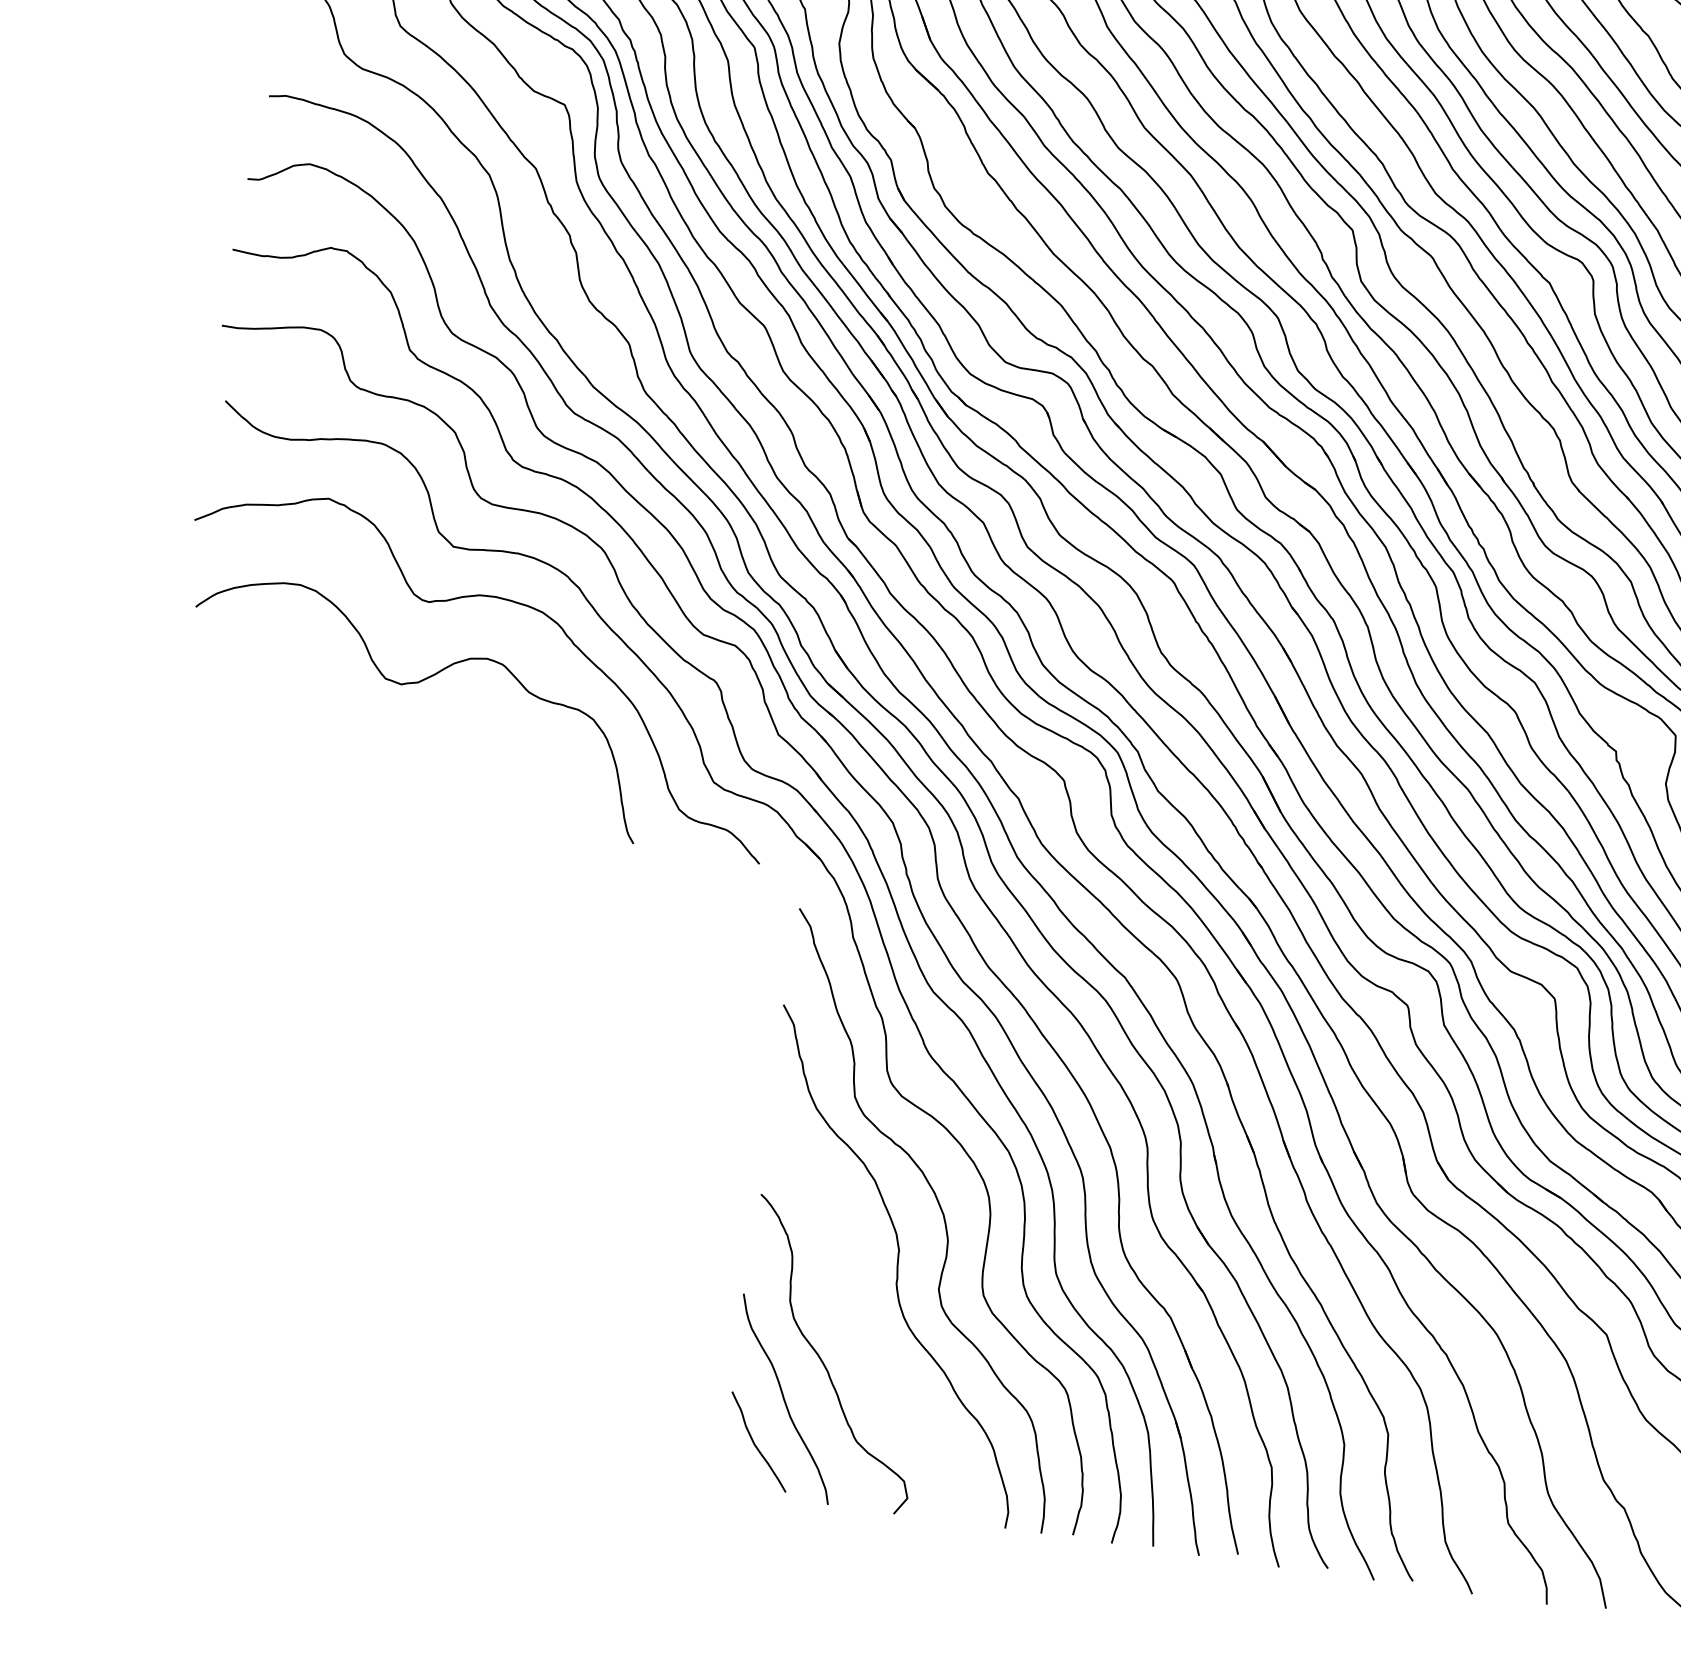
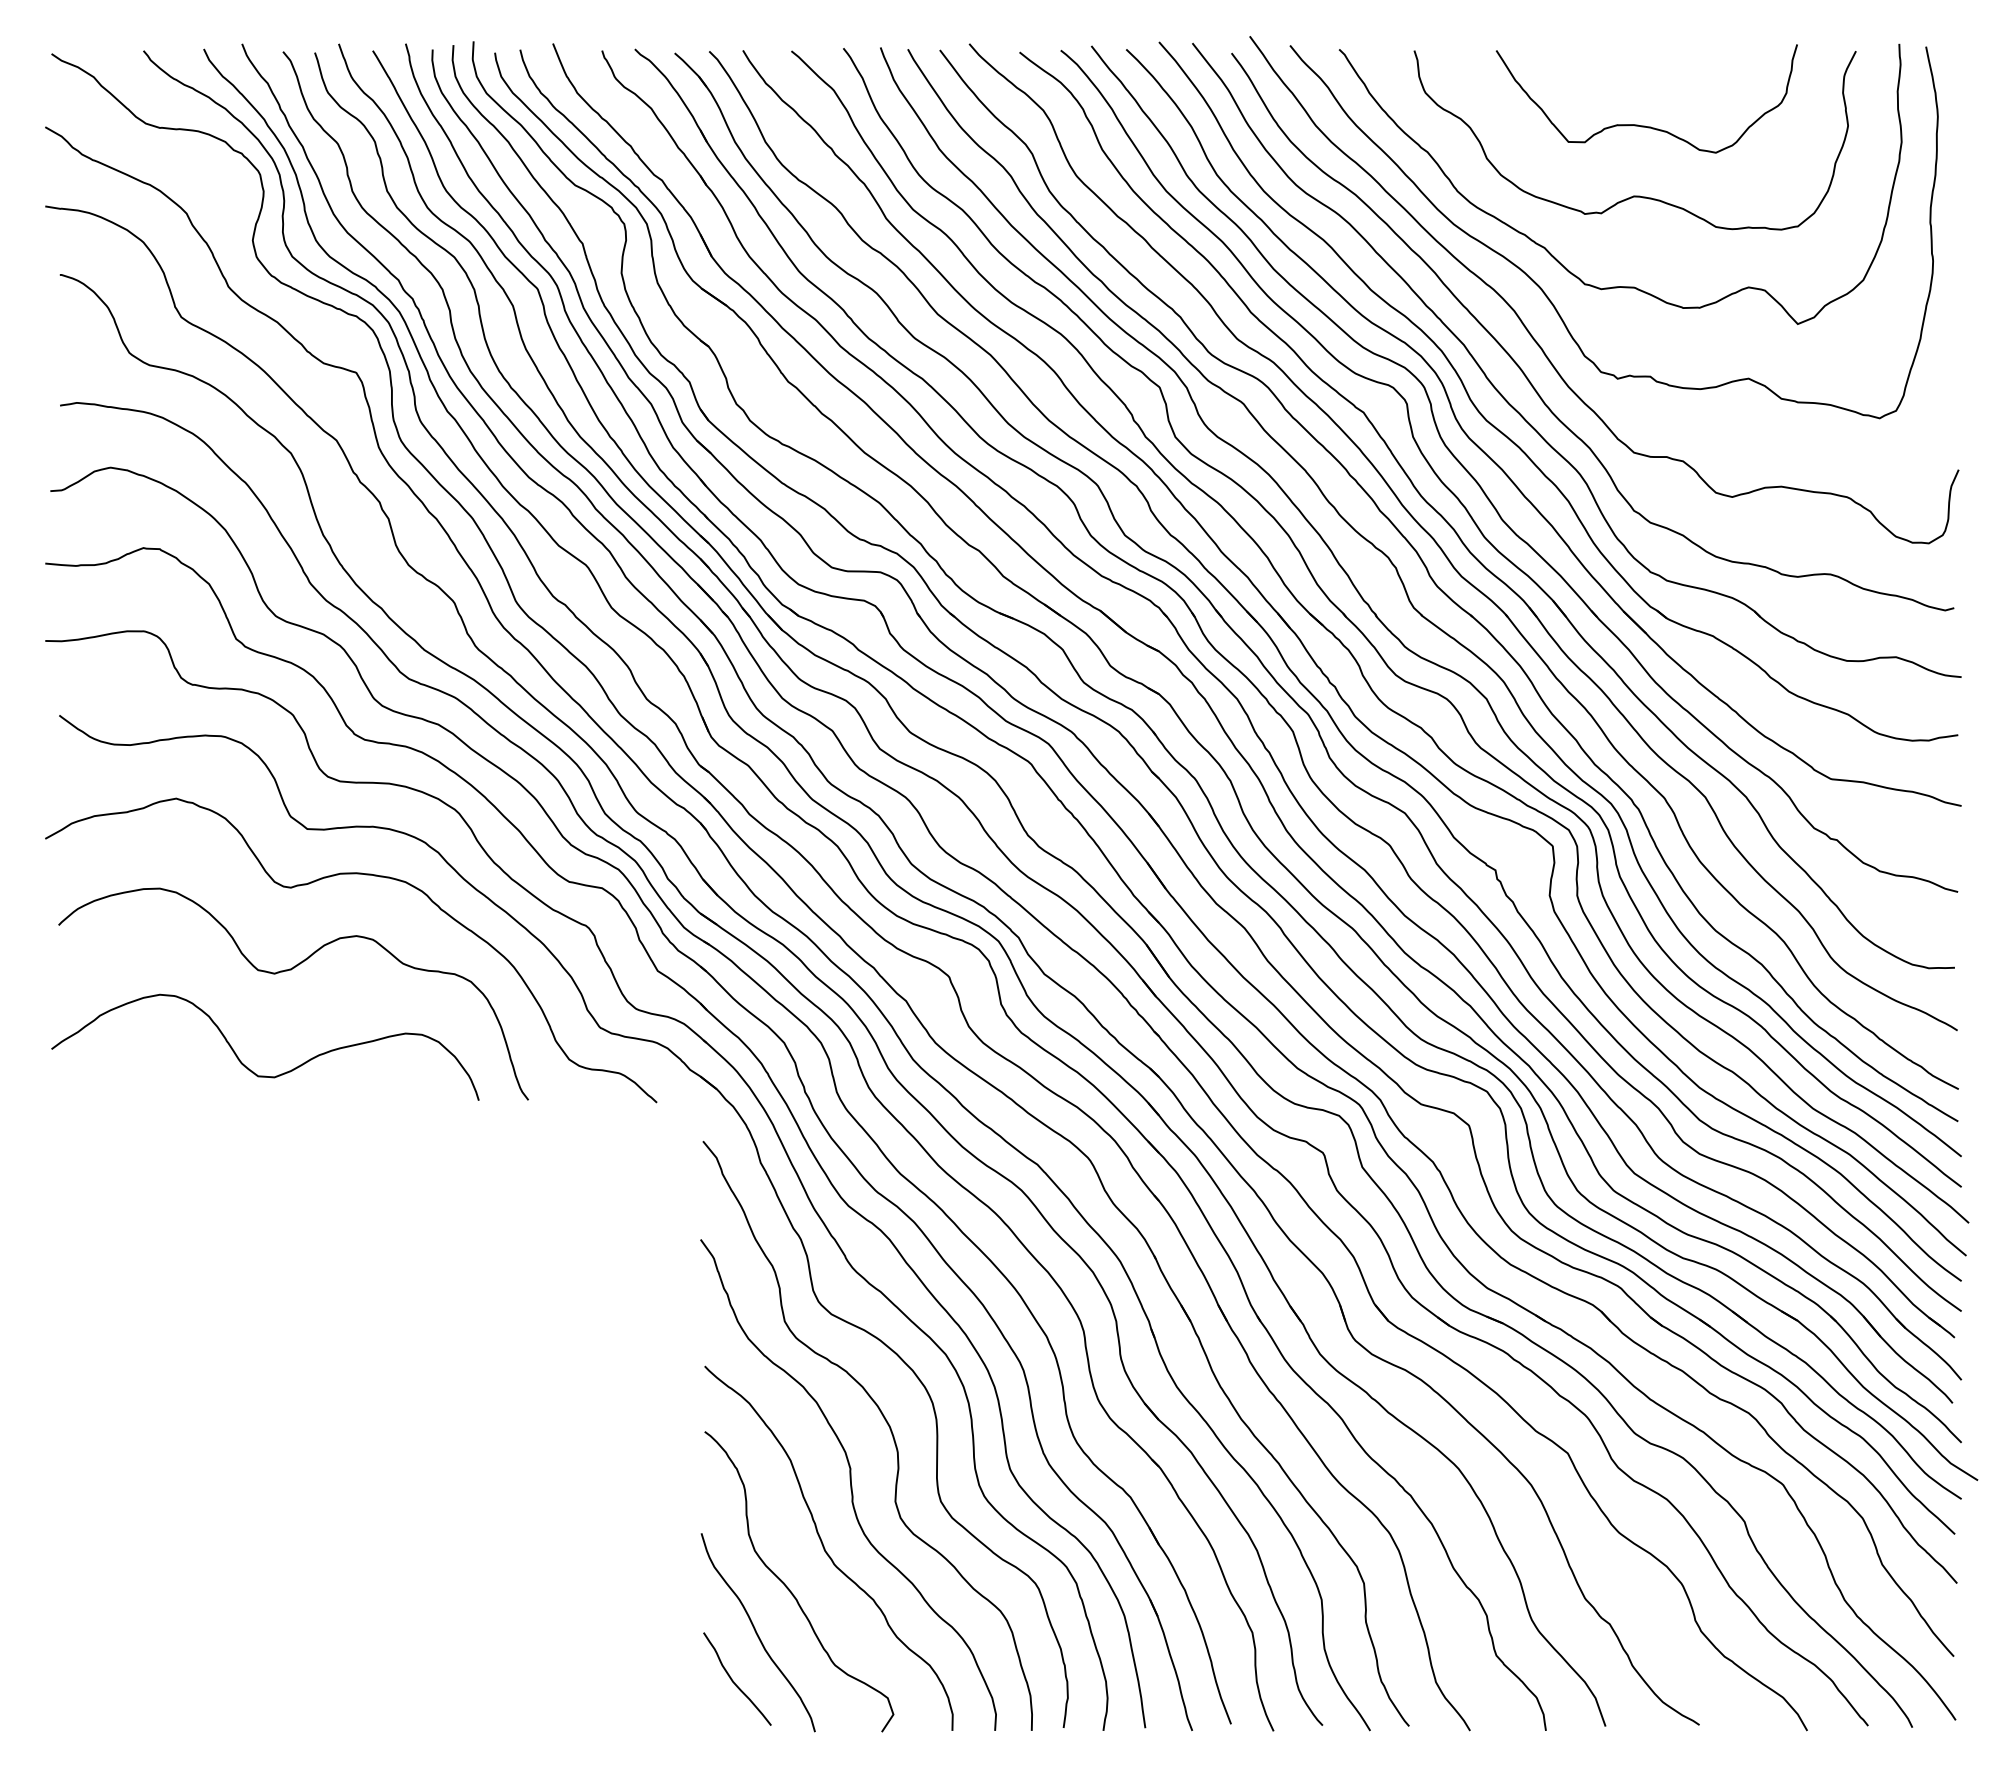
curve: (362, 773) -> (248, 1067), added
curve: (863, 1325) -> (825, 1548), added

